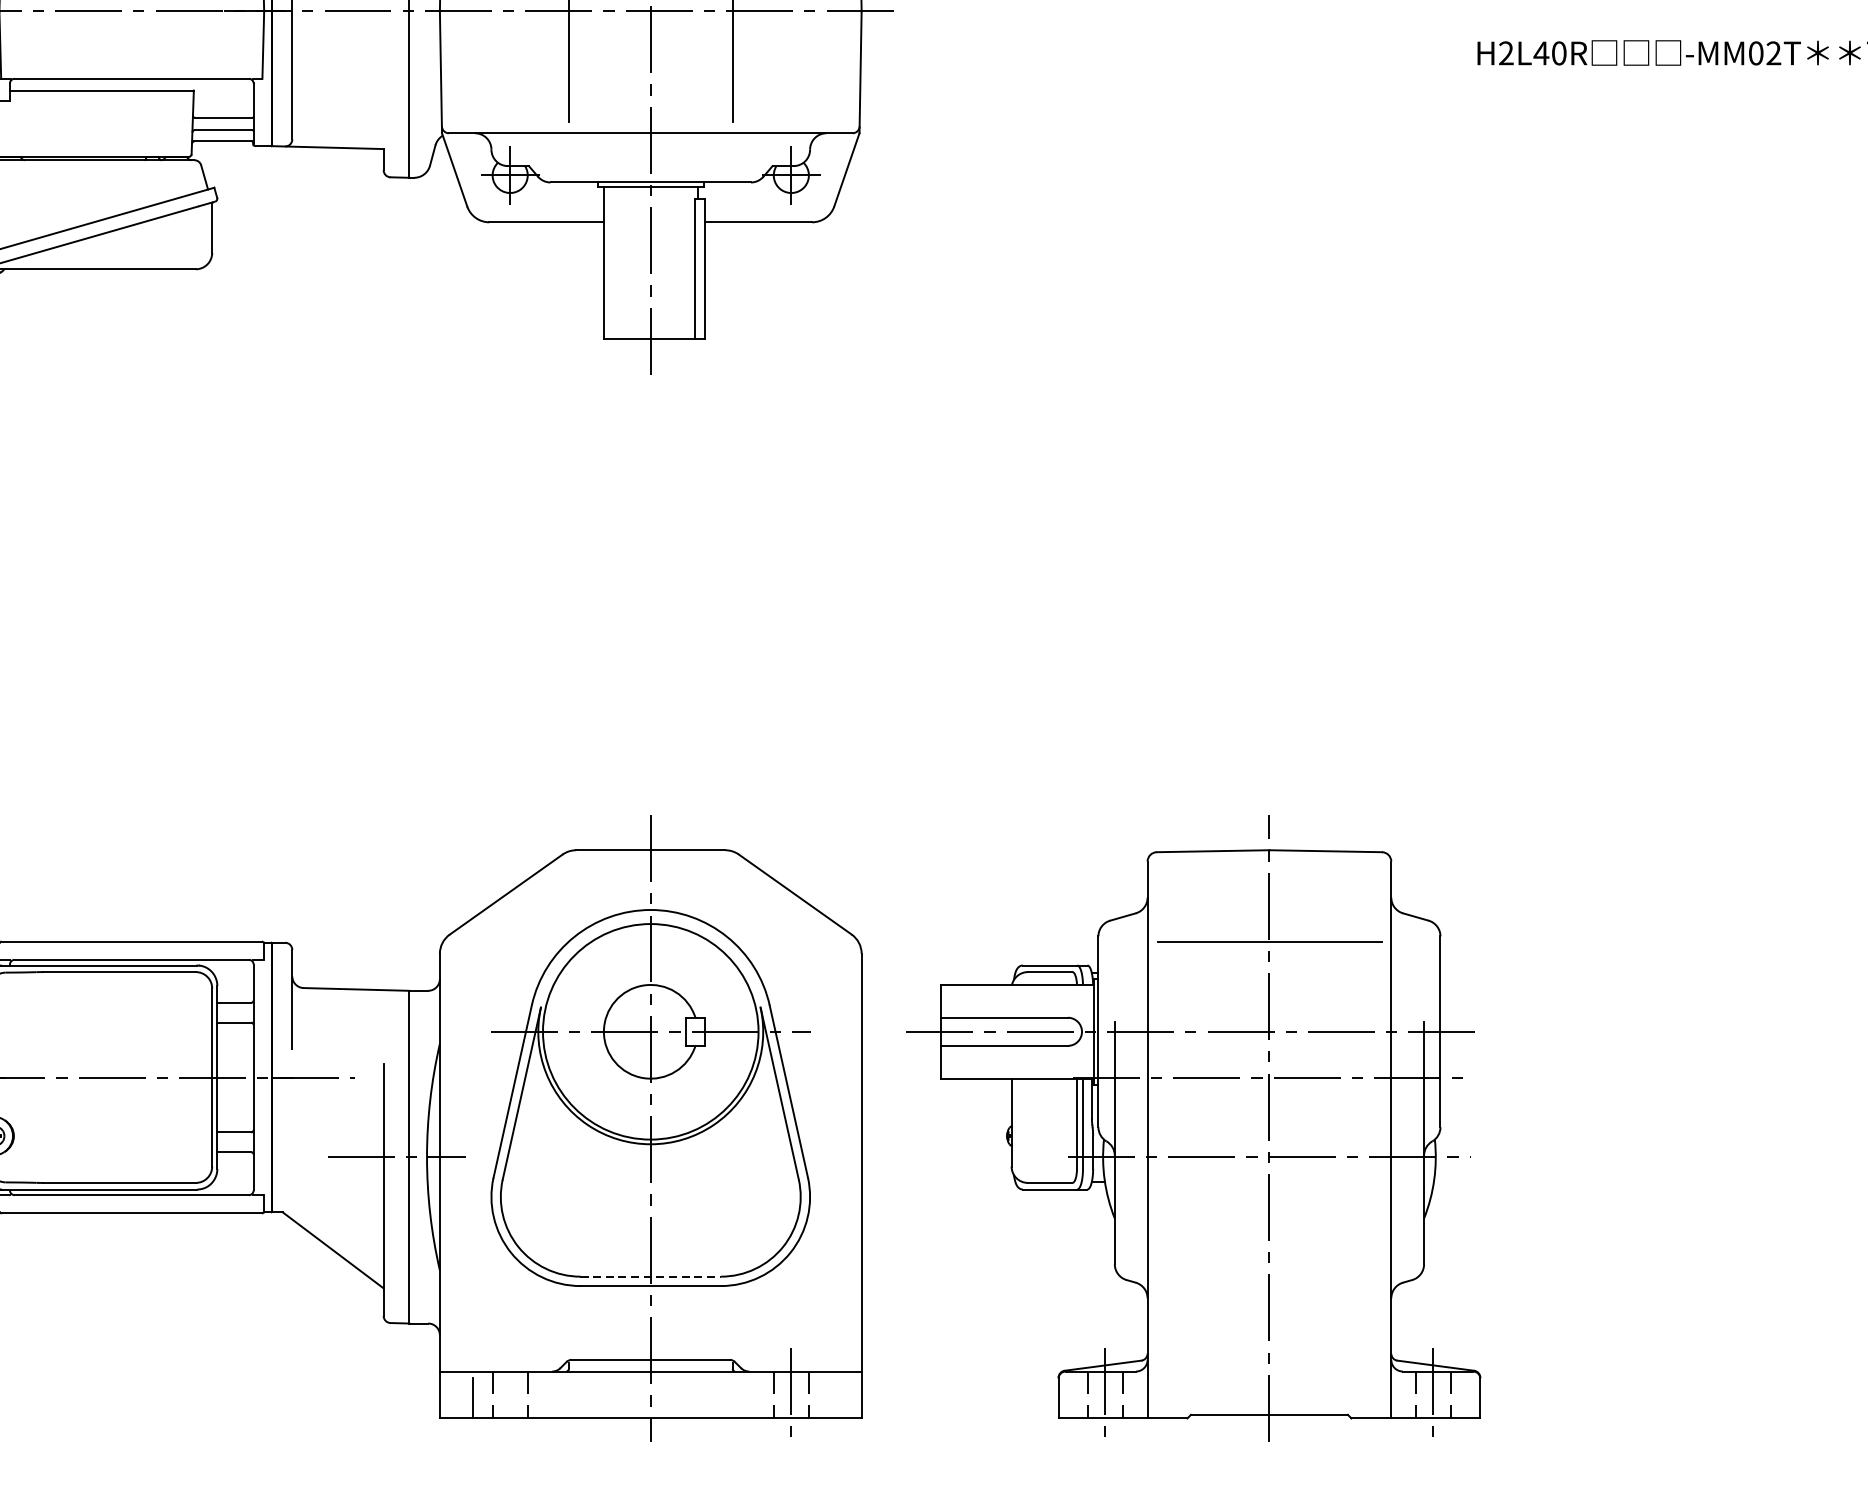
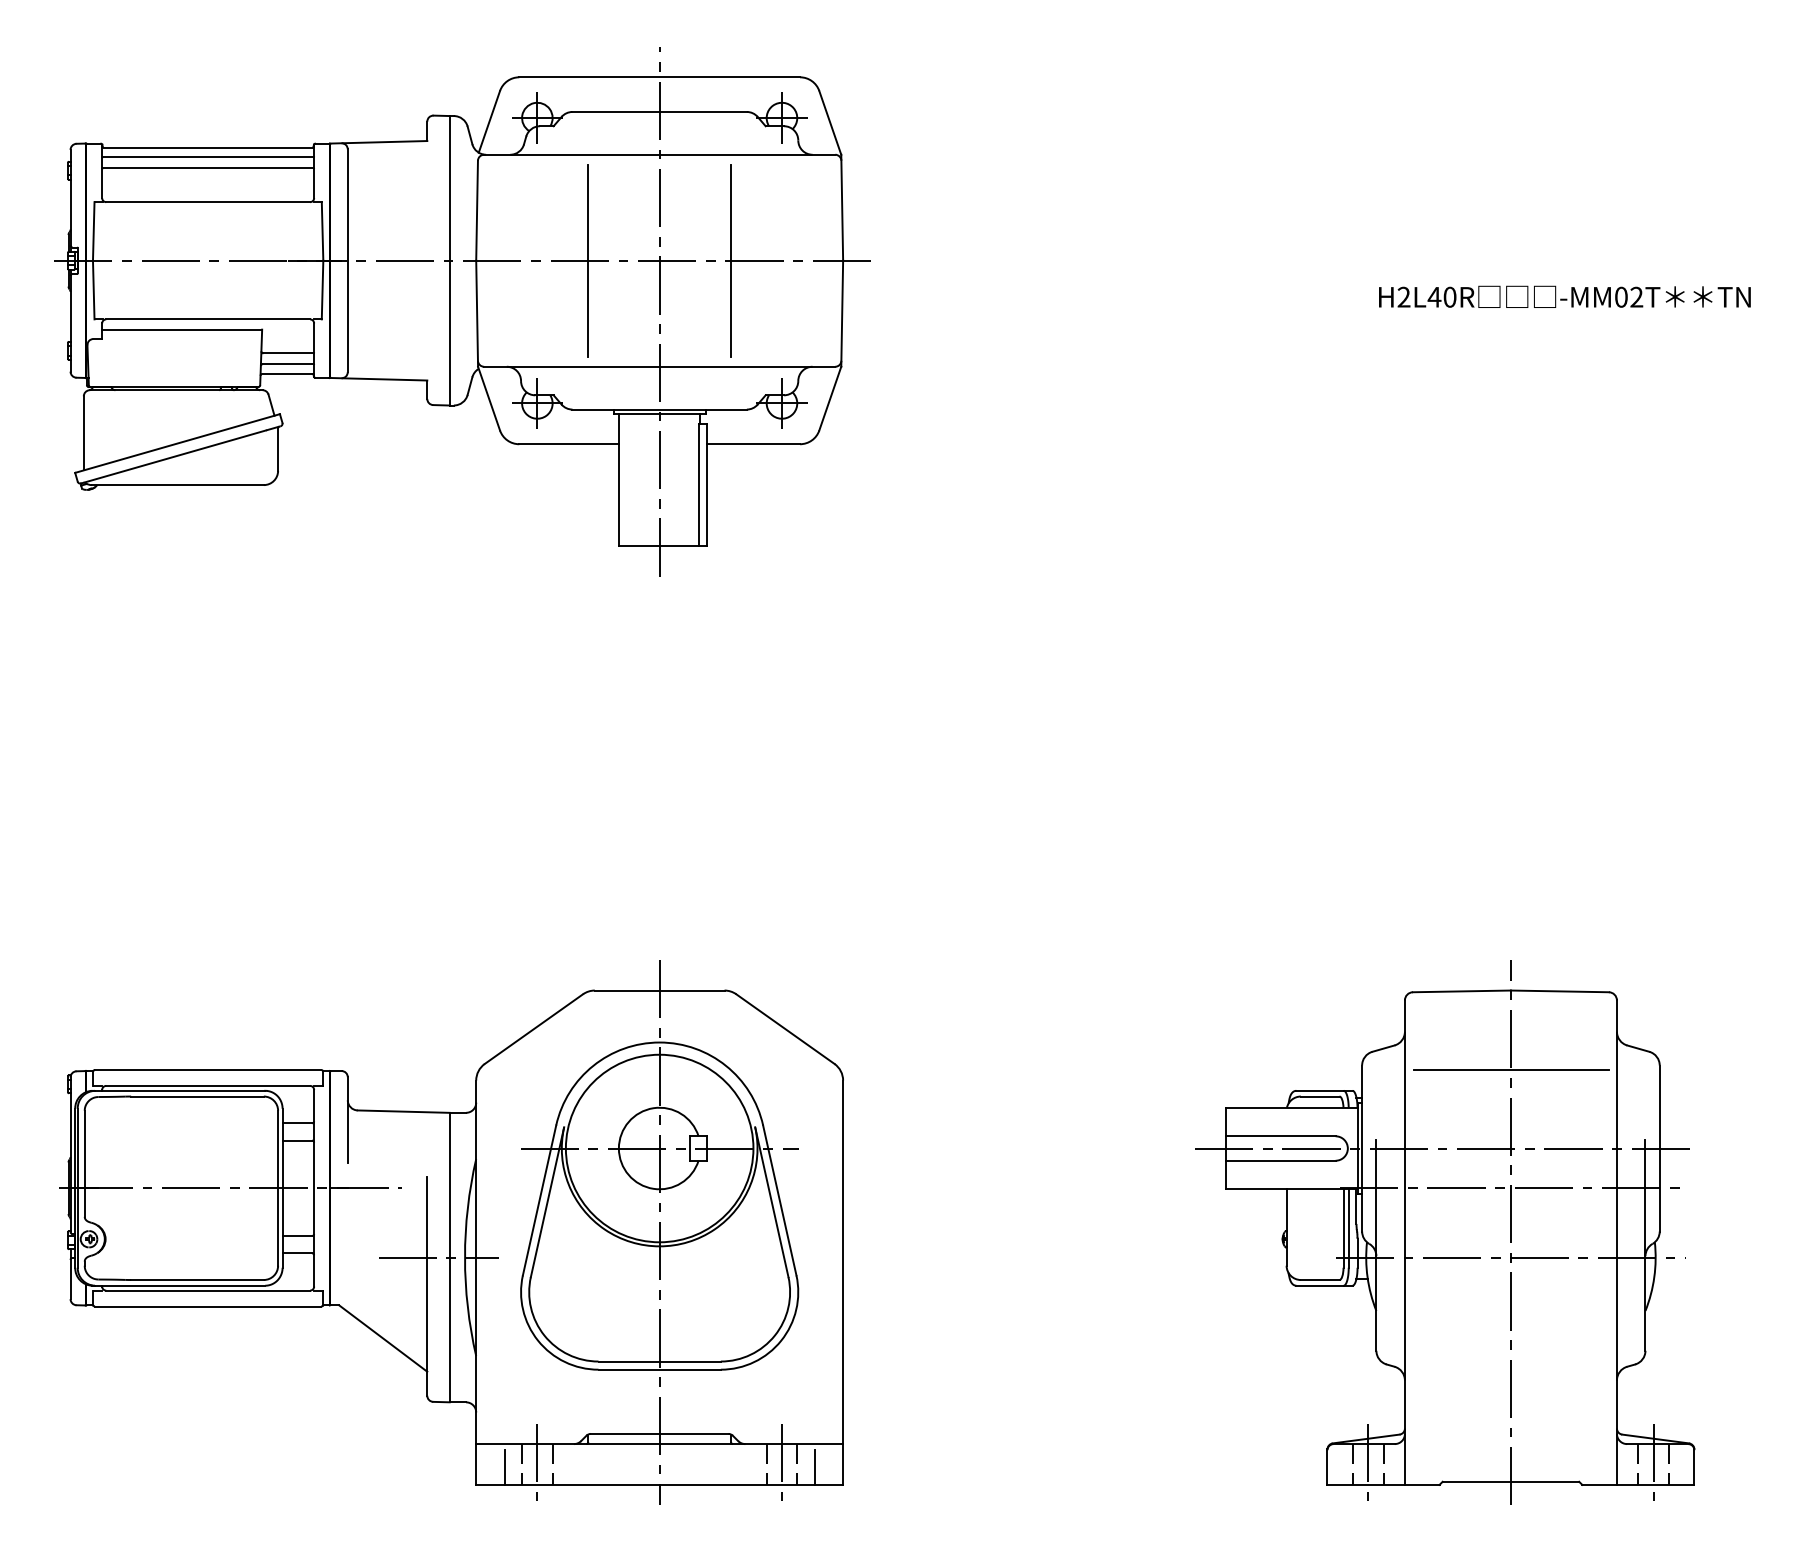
part: (1194, 1128) -> (1445, 1232), moved
line: (651, 1276) -> (660, 1361), dashed -> solid
line: (510, 1395) -> (537, 1464), added
line: (828, 1397) -> (814, 1466), added

